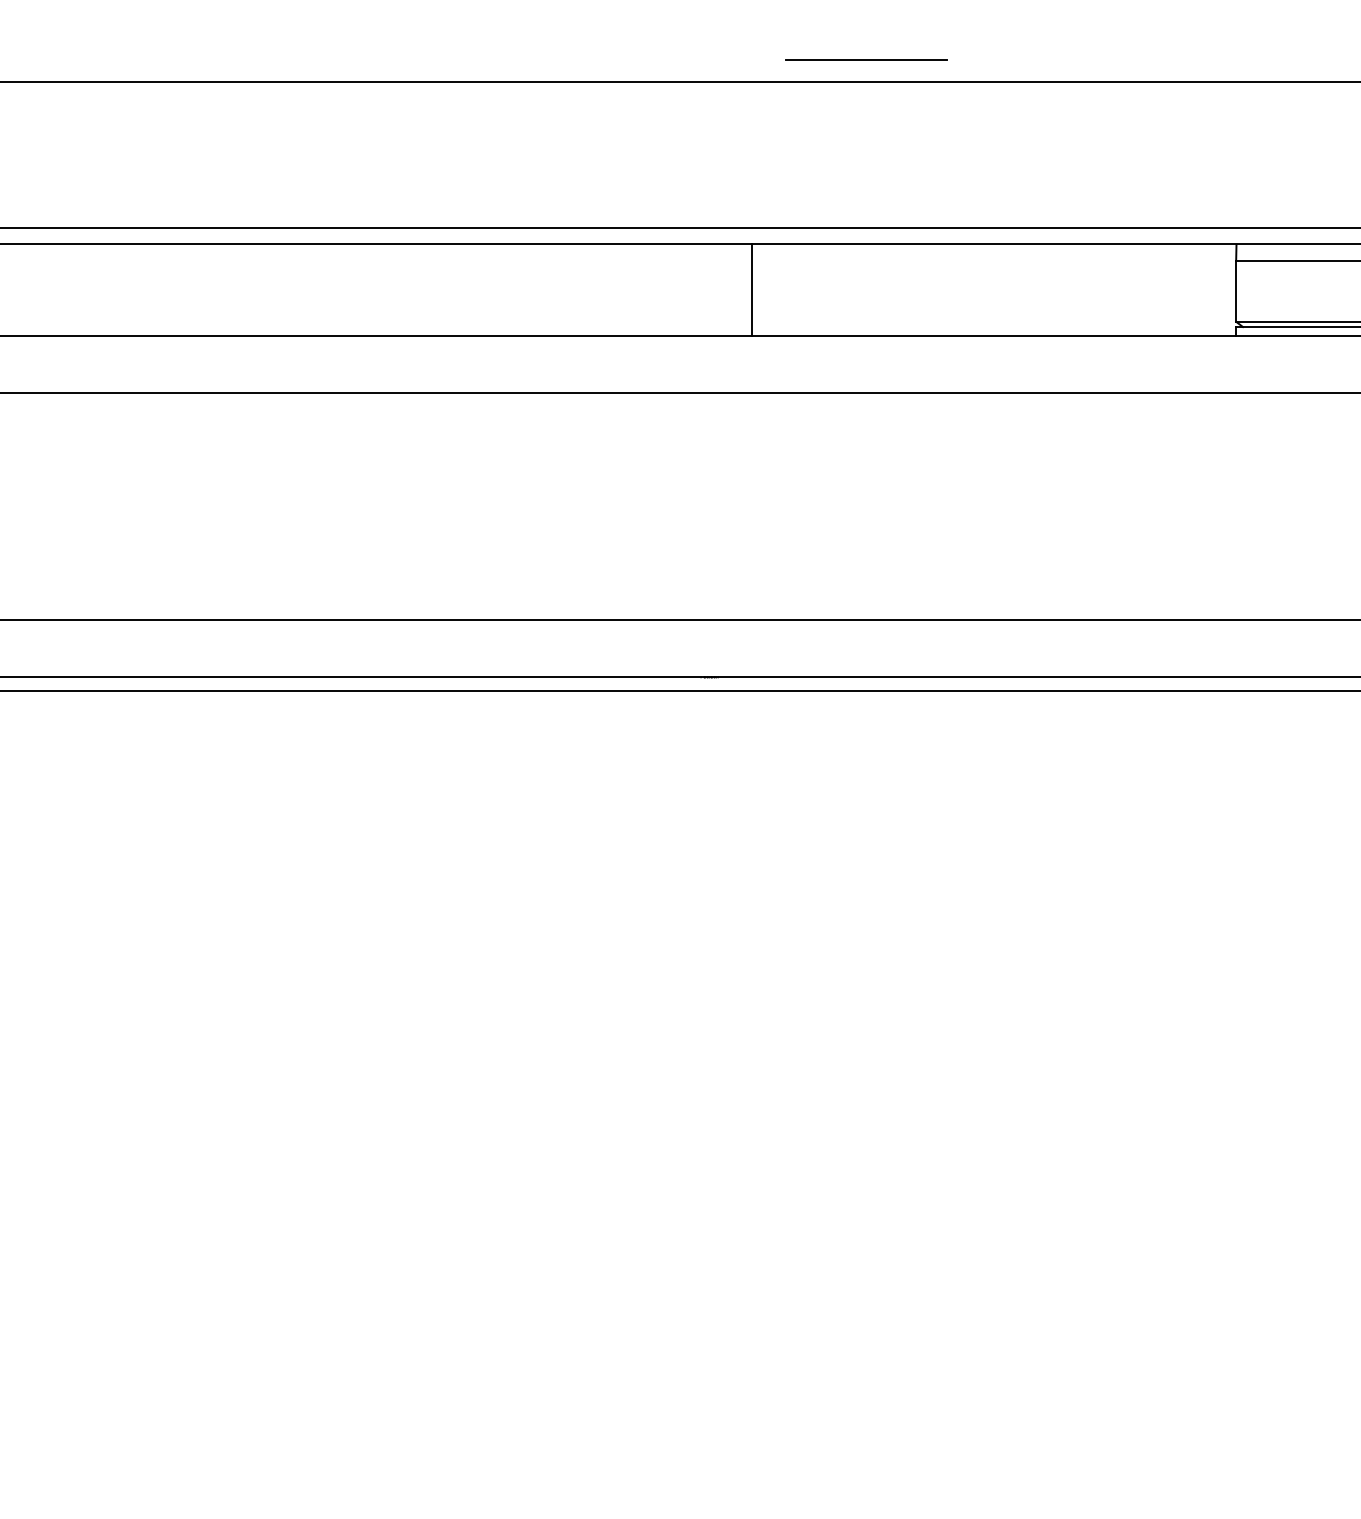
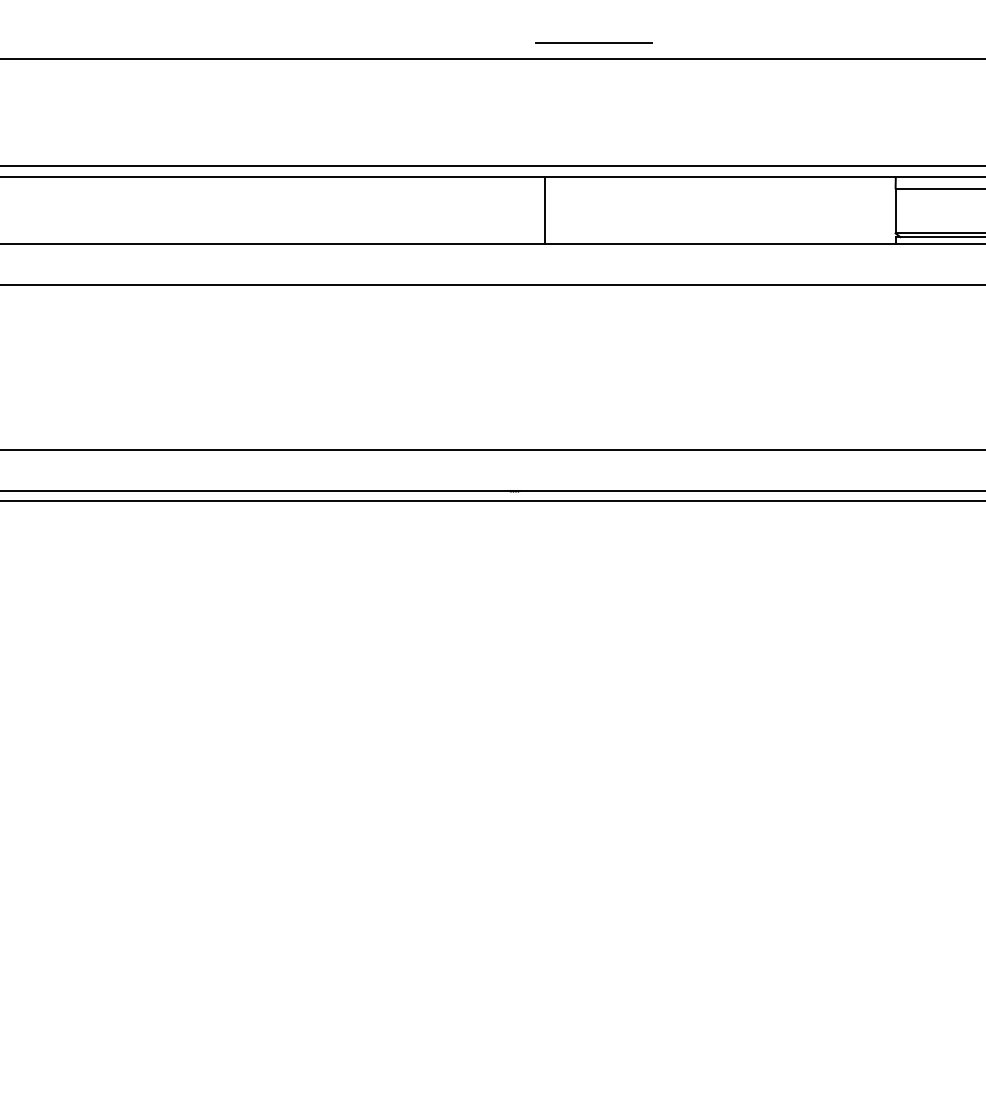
line: (866, 59) -> (593, 43), moved

